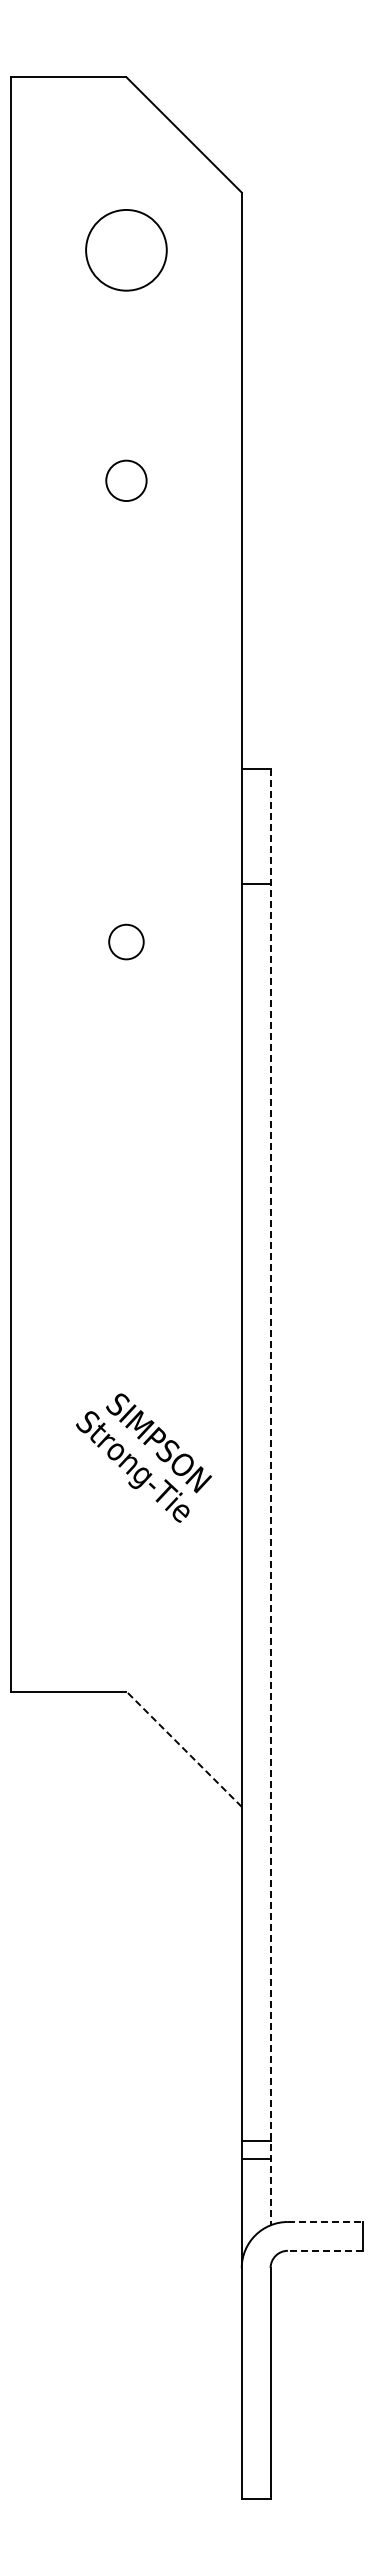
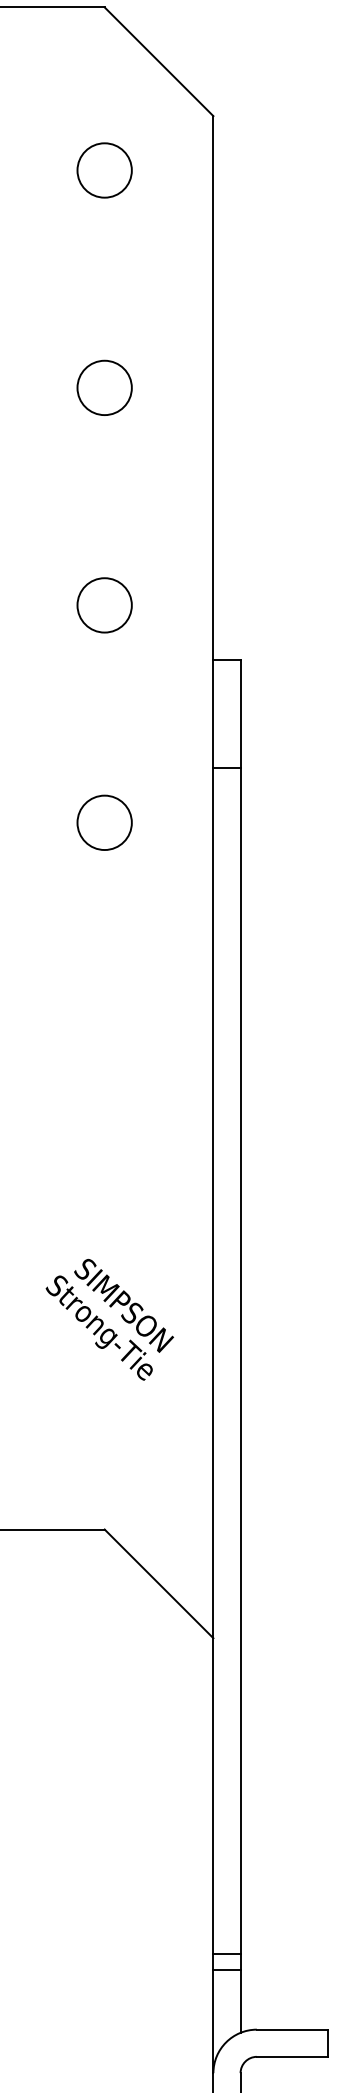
circle: (126, 249) -> (104, 169), size x0.71
circle: (126, 480) -> (104, 387), size x1.43
circle: (126, 711) -> (104, 605), added
circle: (126, 941) -> (104, 822), size x1.67
text: (143, 1457) -> (109, 1319), moved
line: (270, 1497) -> (240, 1346), dashed -> solid
line: (184, 1749) -> (159, 1584), dashed -> solid
line: (325, 2221) -> (292, 2029), dashed -> solid
line: (324, 2250) -> (291, 2056), dashed -> solid

